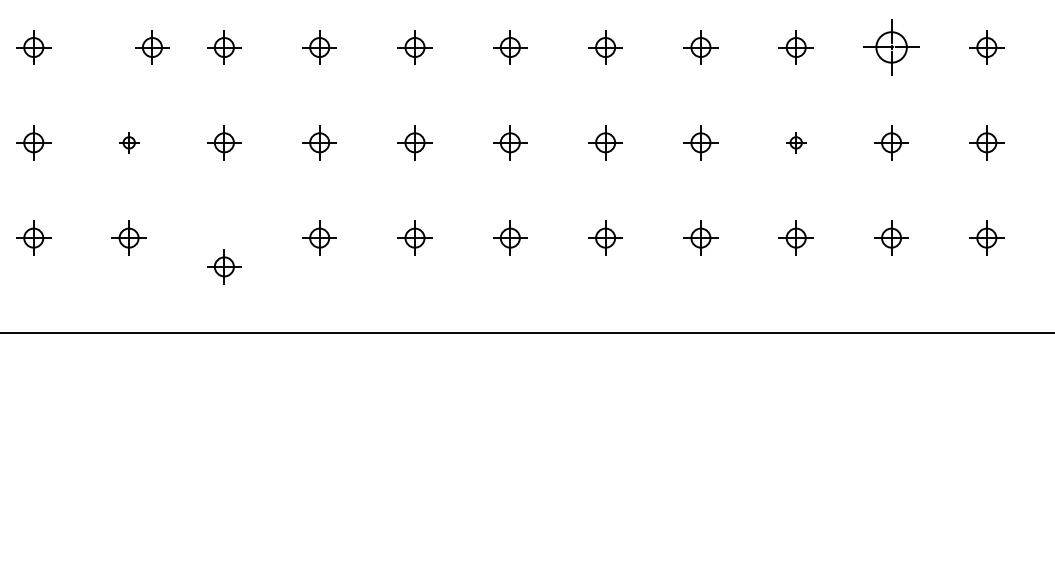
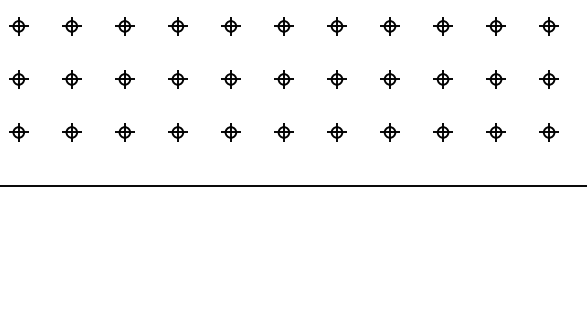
part: (151, 47) -> (71, 26), moved
part: (890, 47) -> (495, 26), size x0.62
part: (128, 142) -> (71, 79), size x1.67
part: (795, 142) -> (442, 79), size x1.67
part: (223, 266) -> (124, 132), moved

